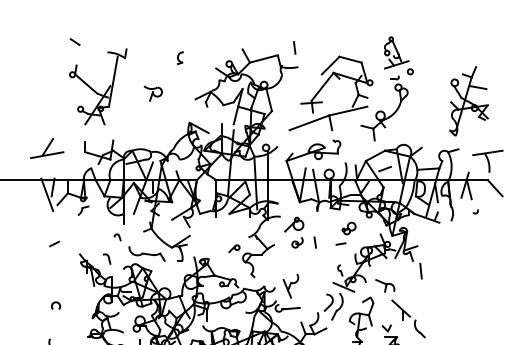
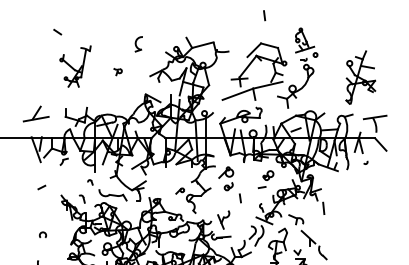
line: (294, 47) -> (264, 15), moved
part: (180, 58) -> (138, 44), size x1.6
part: (98, 86) -> (75, 66), size x0.7
part: (152, 93) -> (117, 71), size x0.6
line: (315, 242) -> (240, 198), moved

